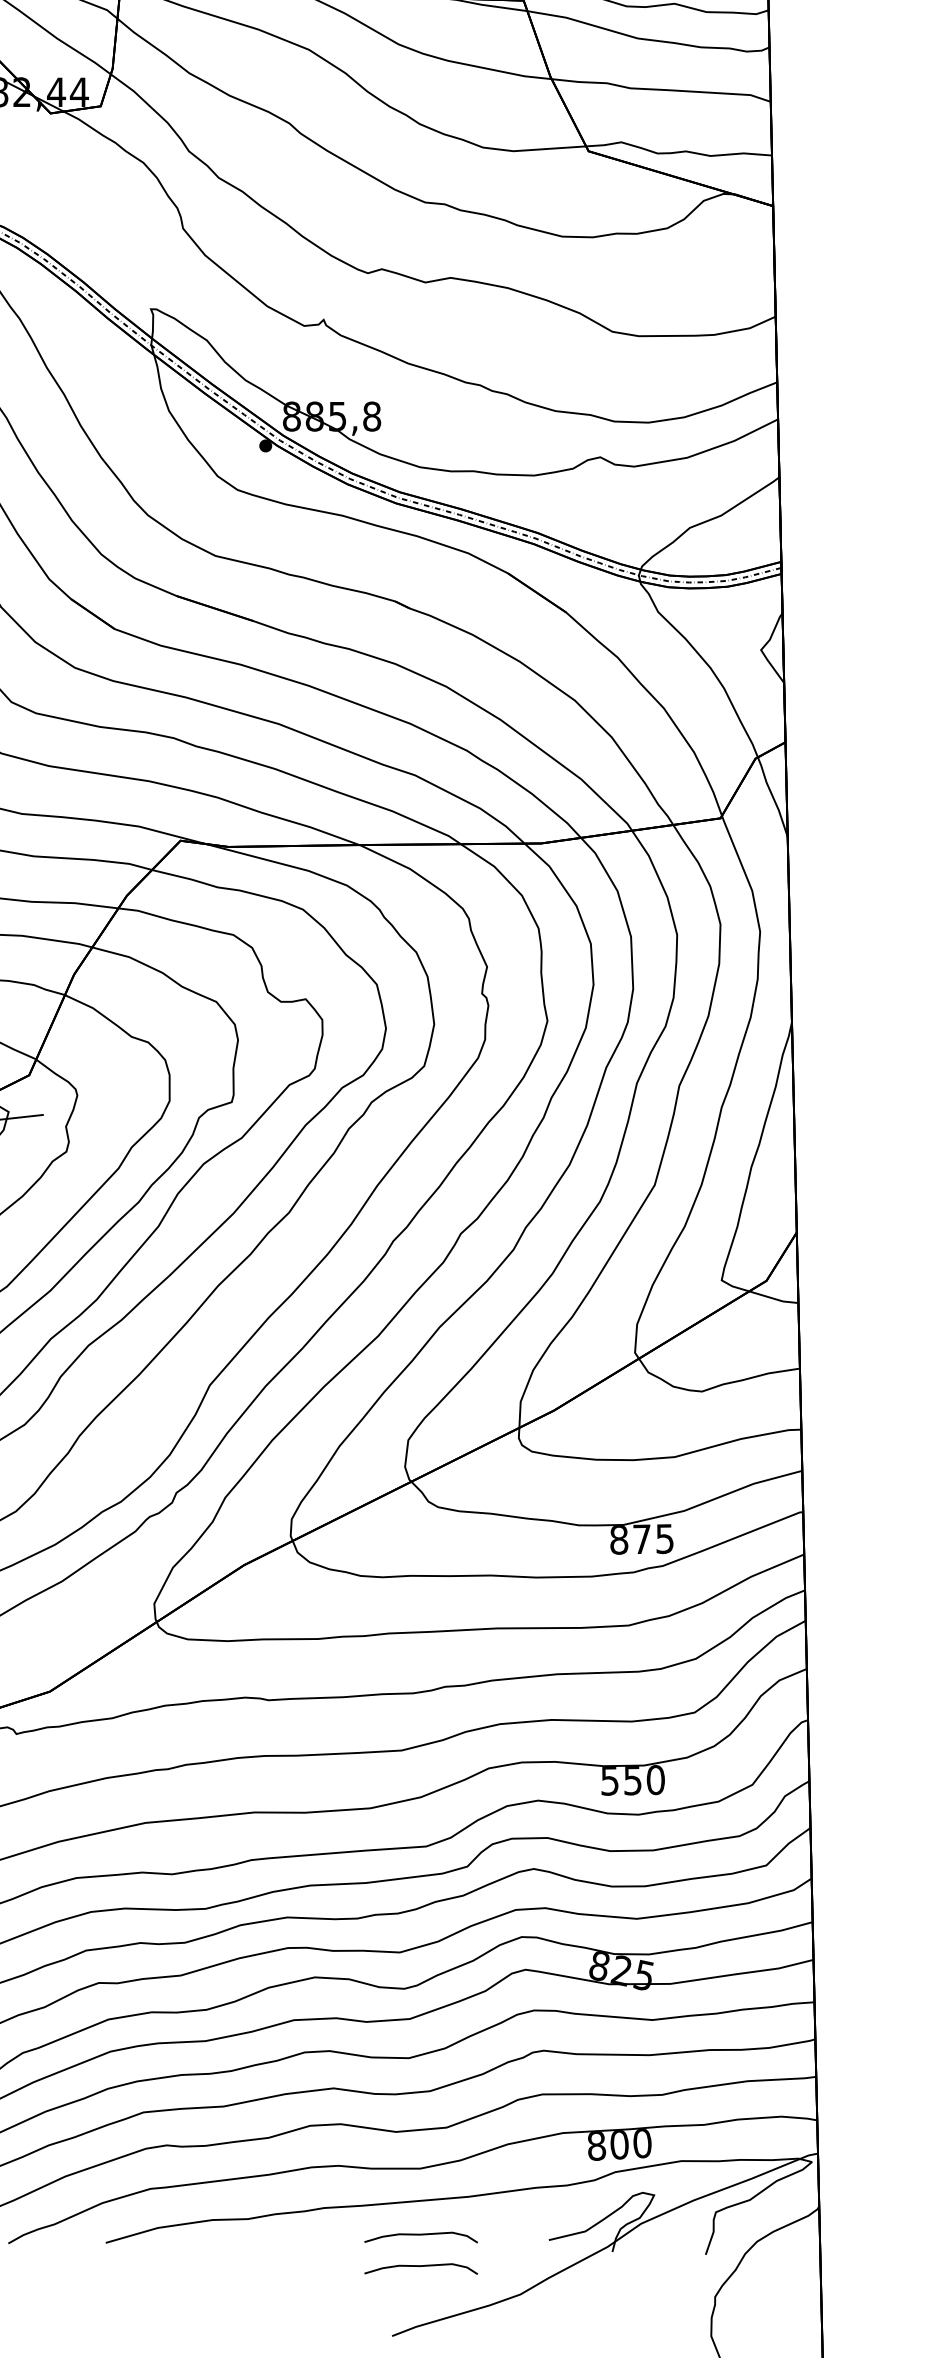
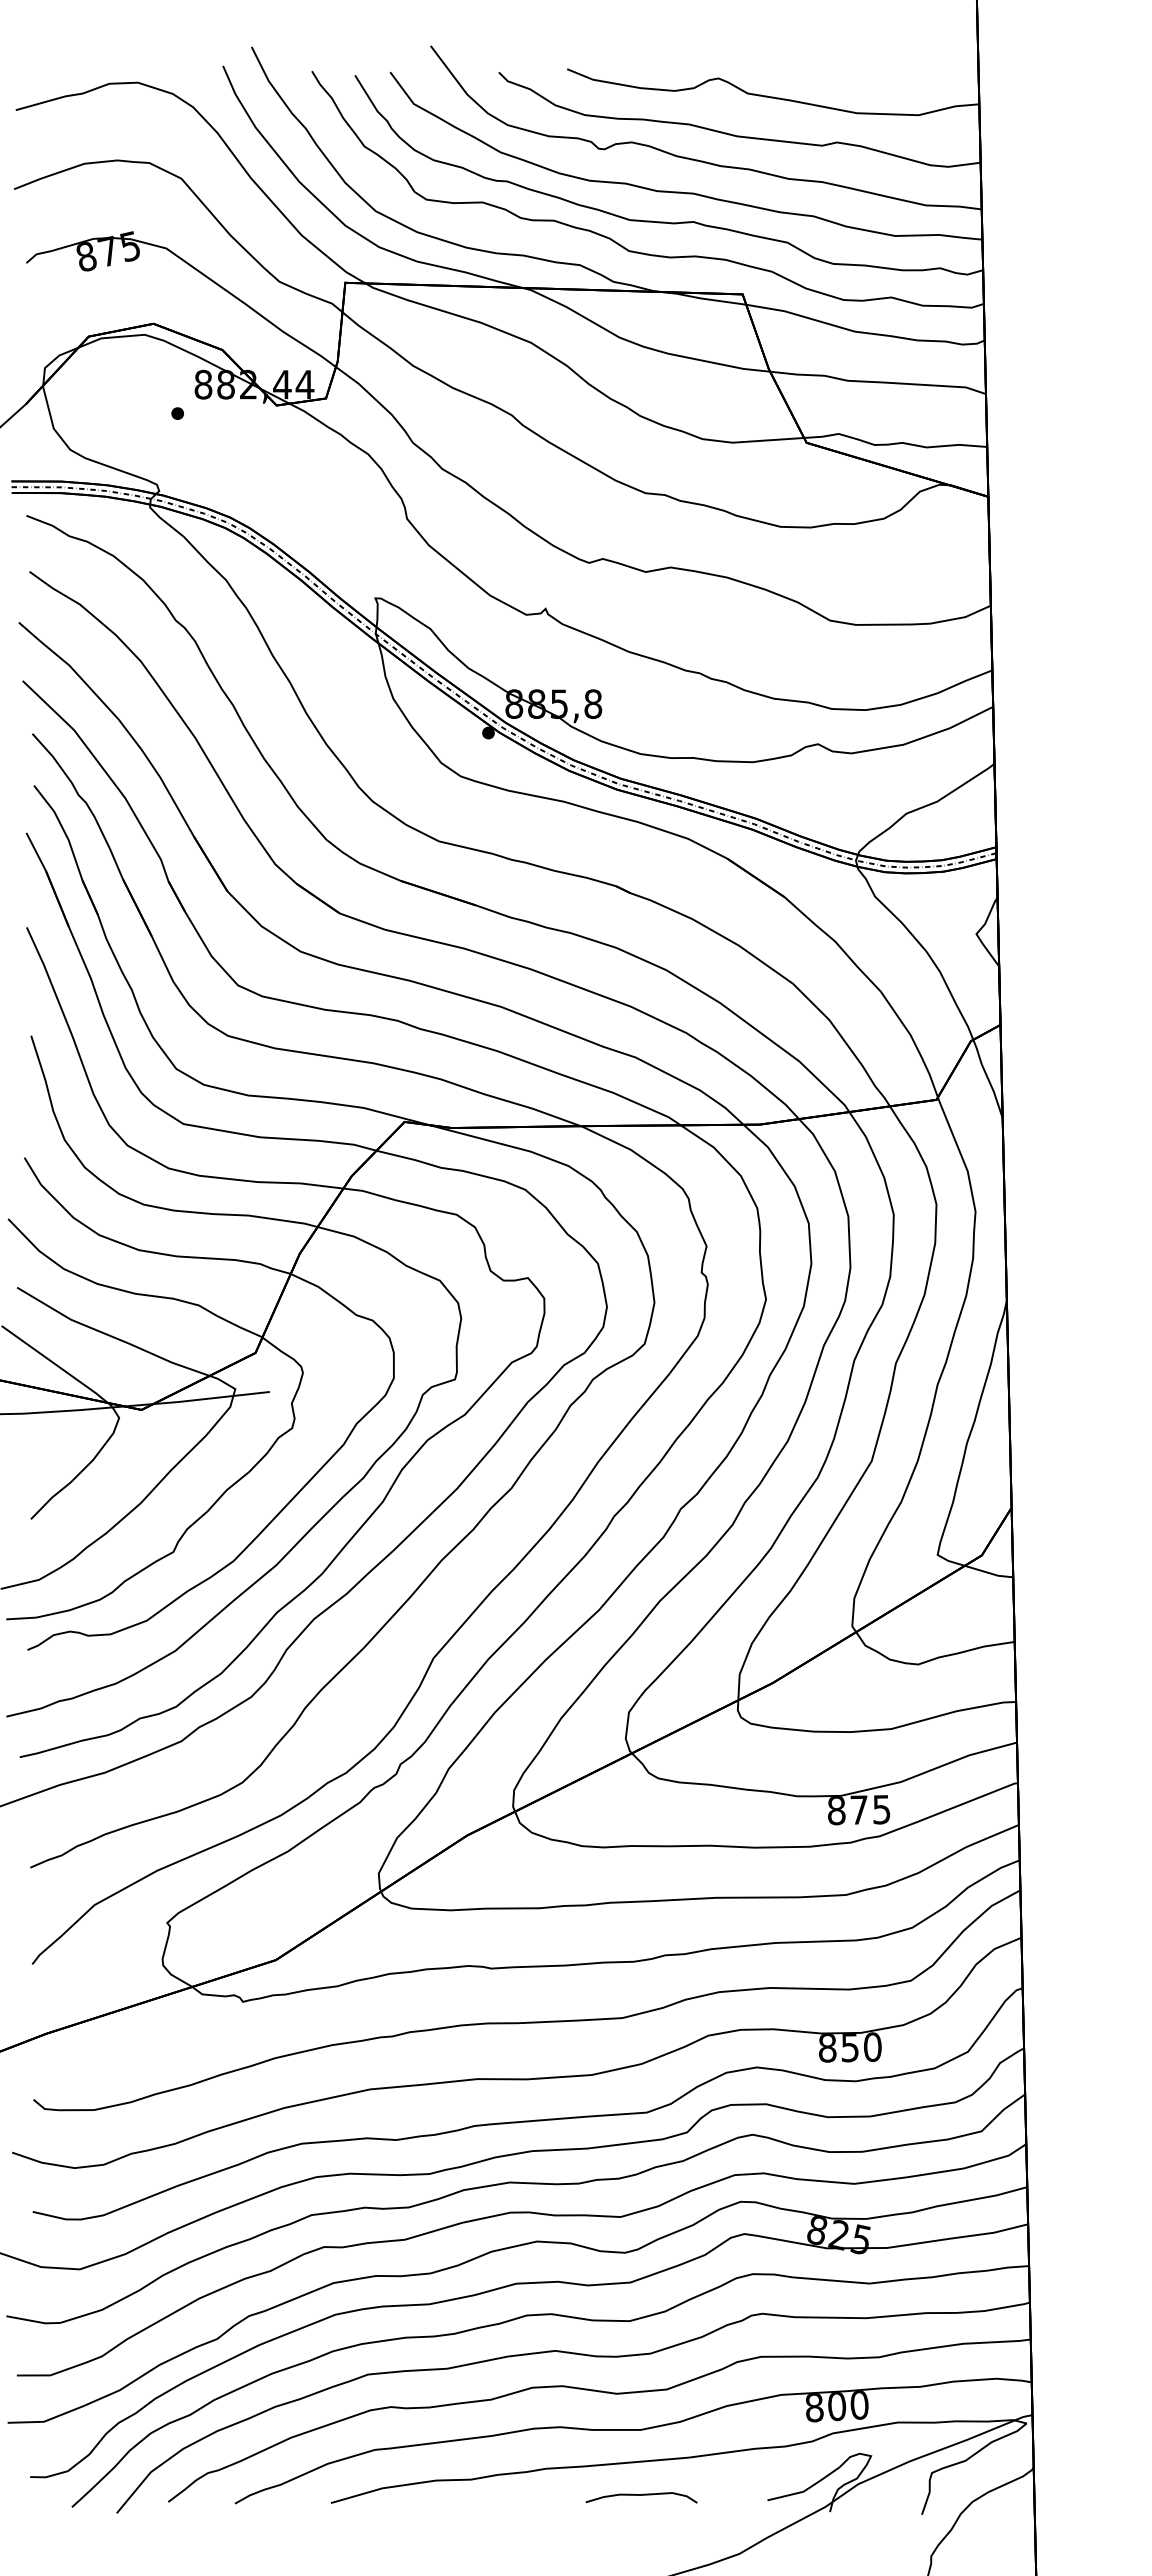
text: (609, 1781) -> (827, 2048), 550 -> 850
curve: (421, 2266) -> (641, 2526), removed

